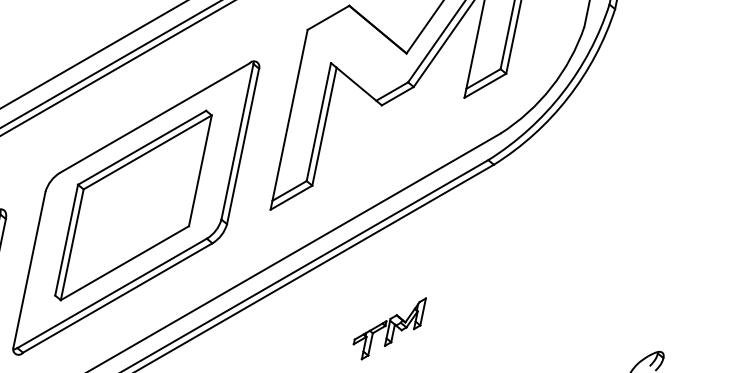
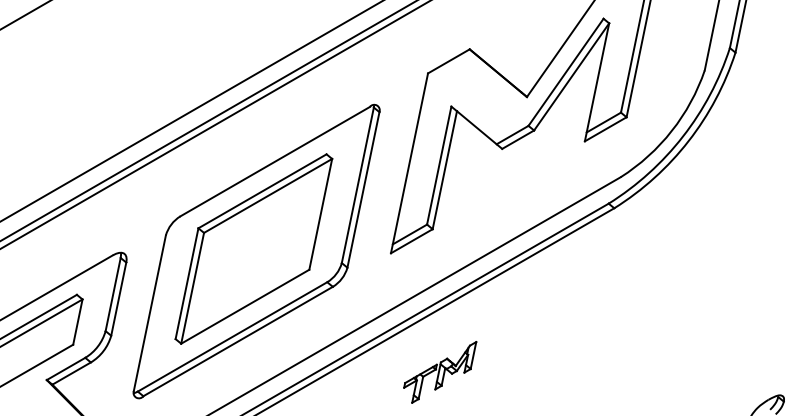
part: (390, 328) -> (440, 372), moved

